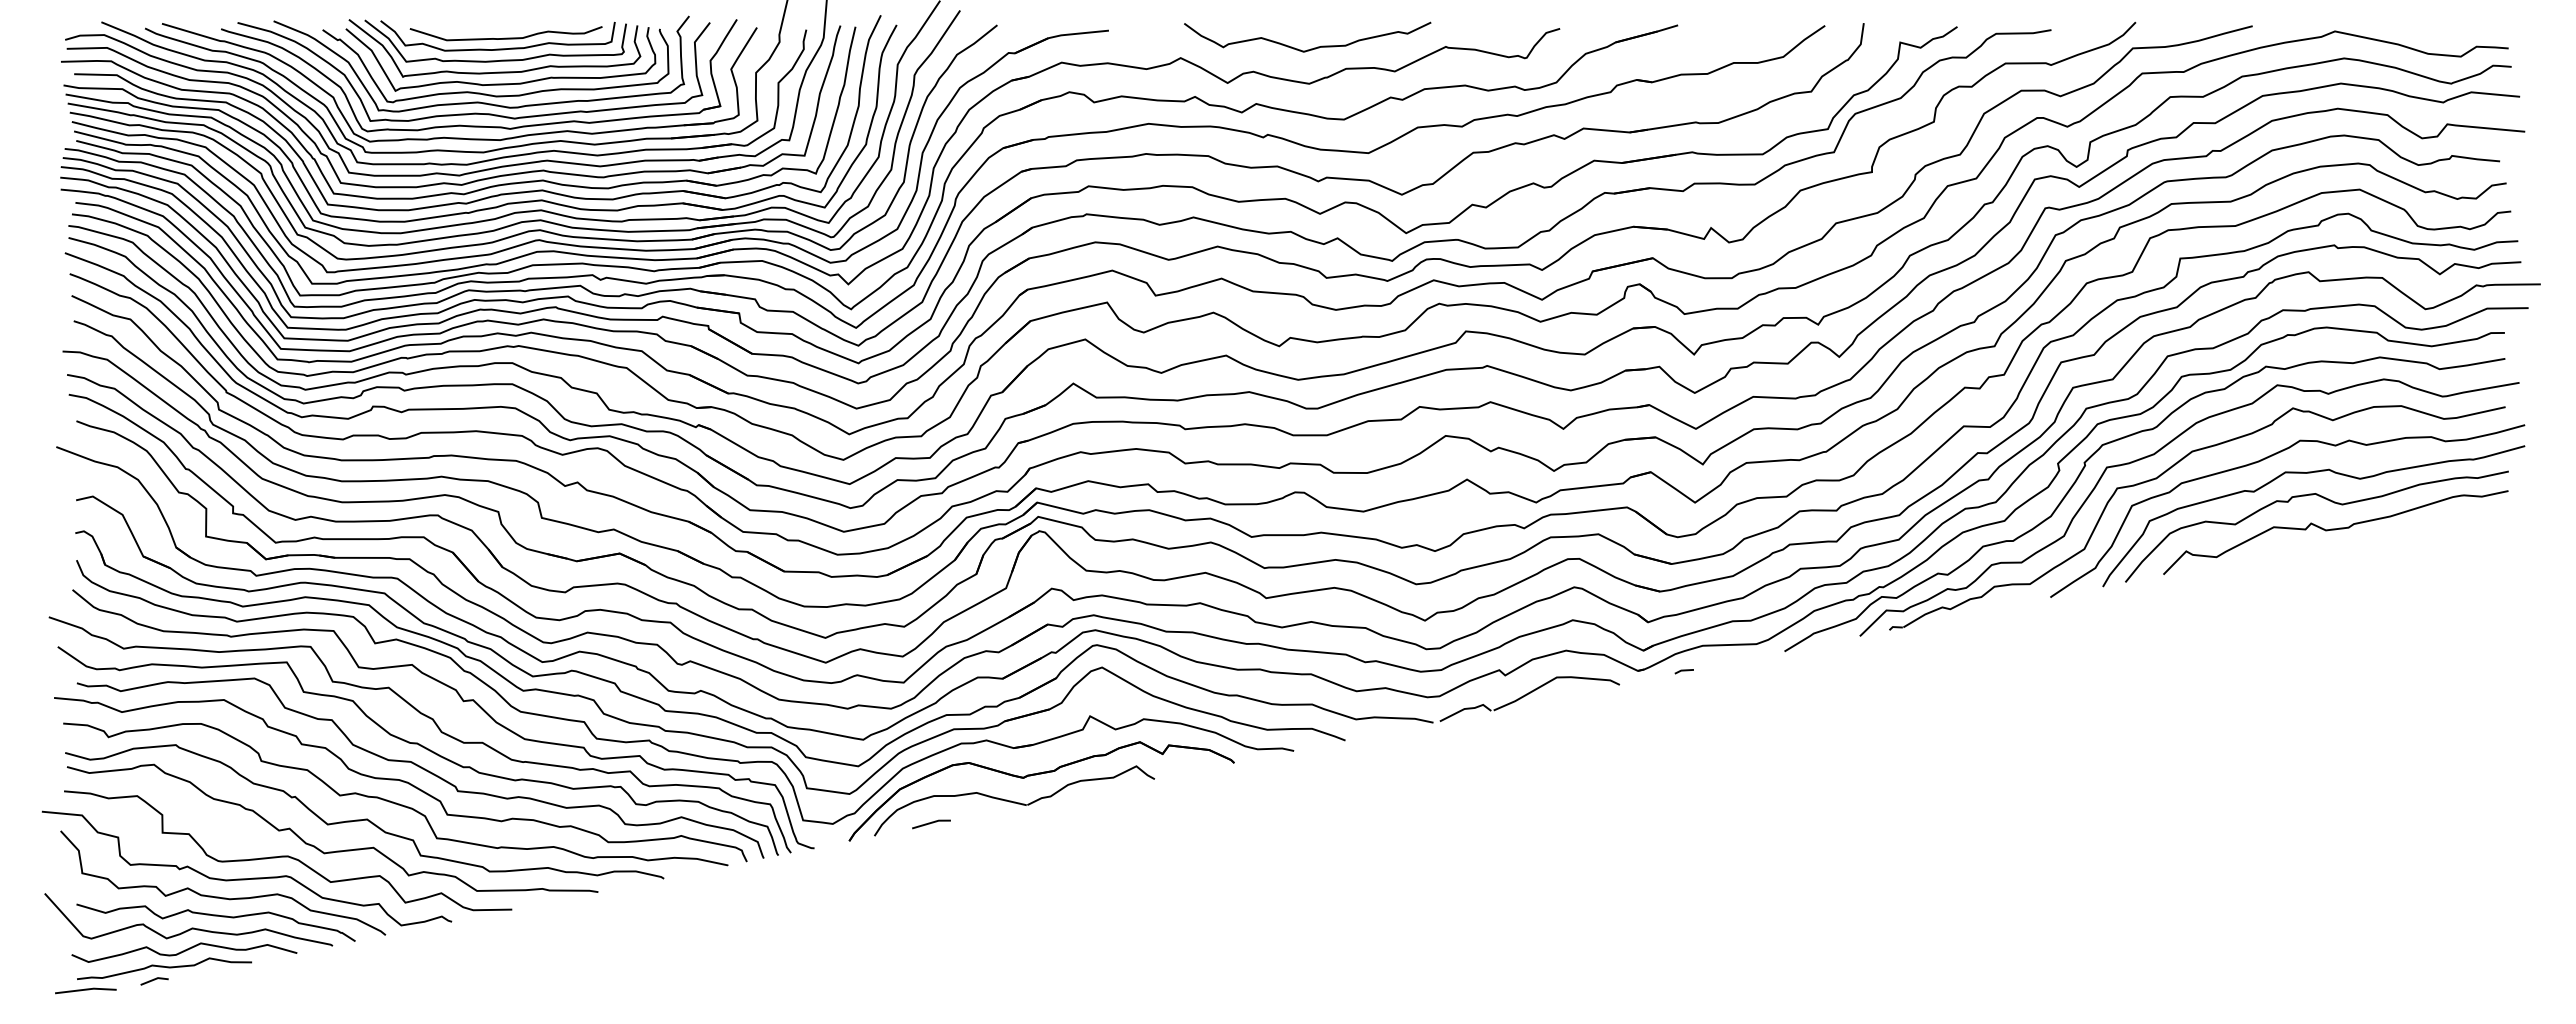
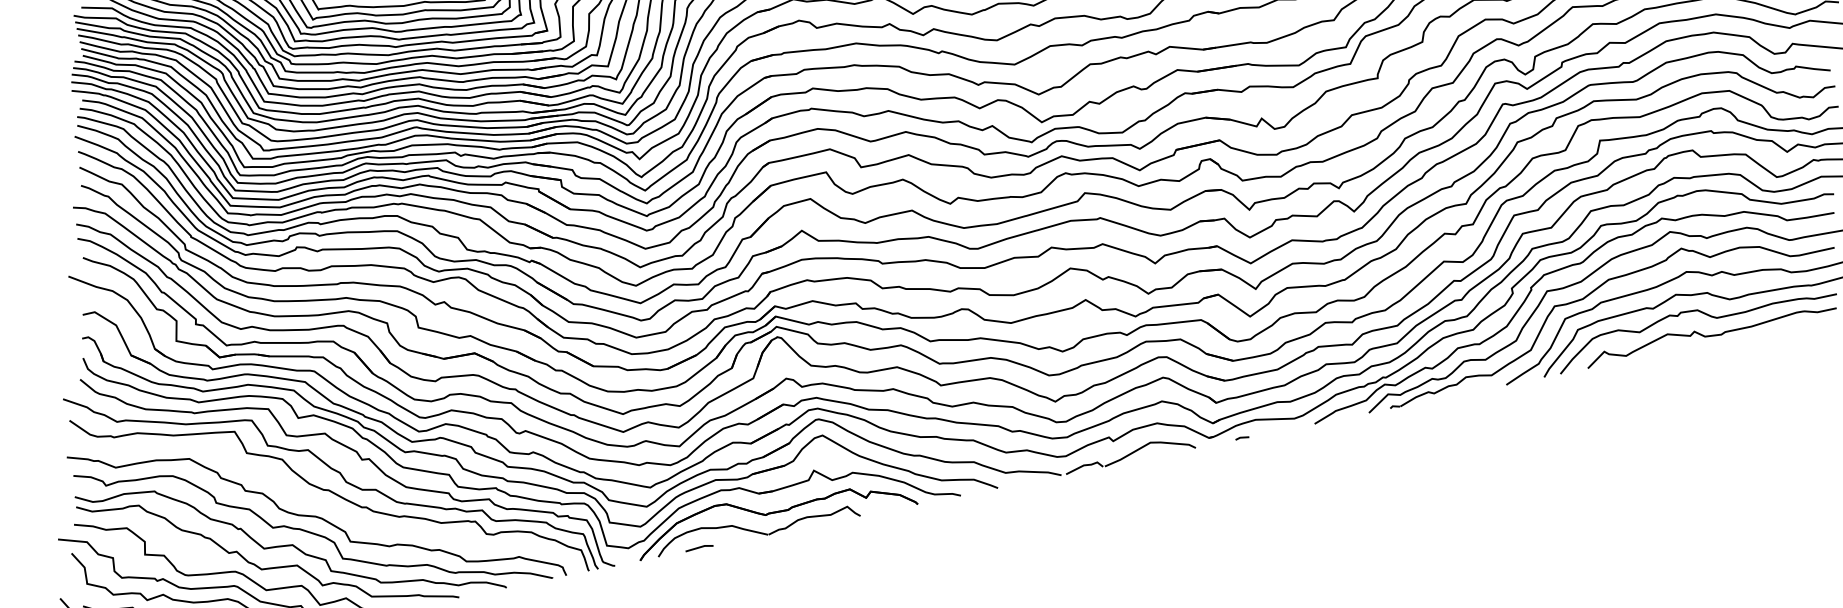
curve: (420, 767) -> (331, 507), removed

